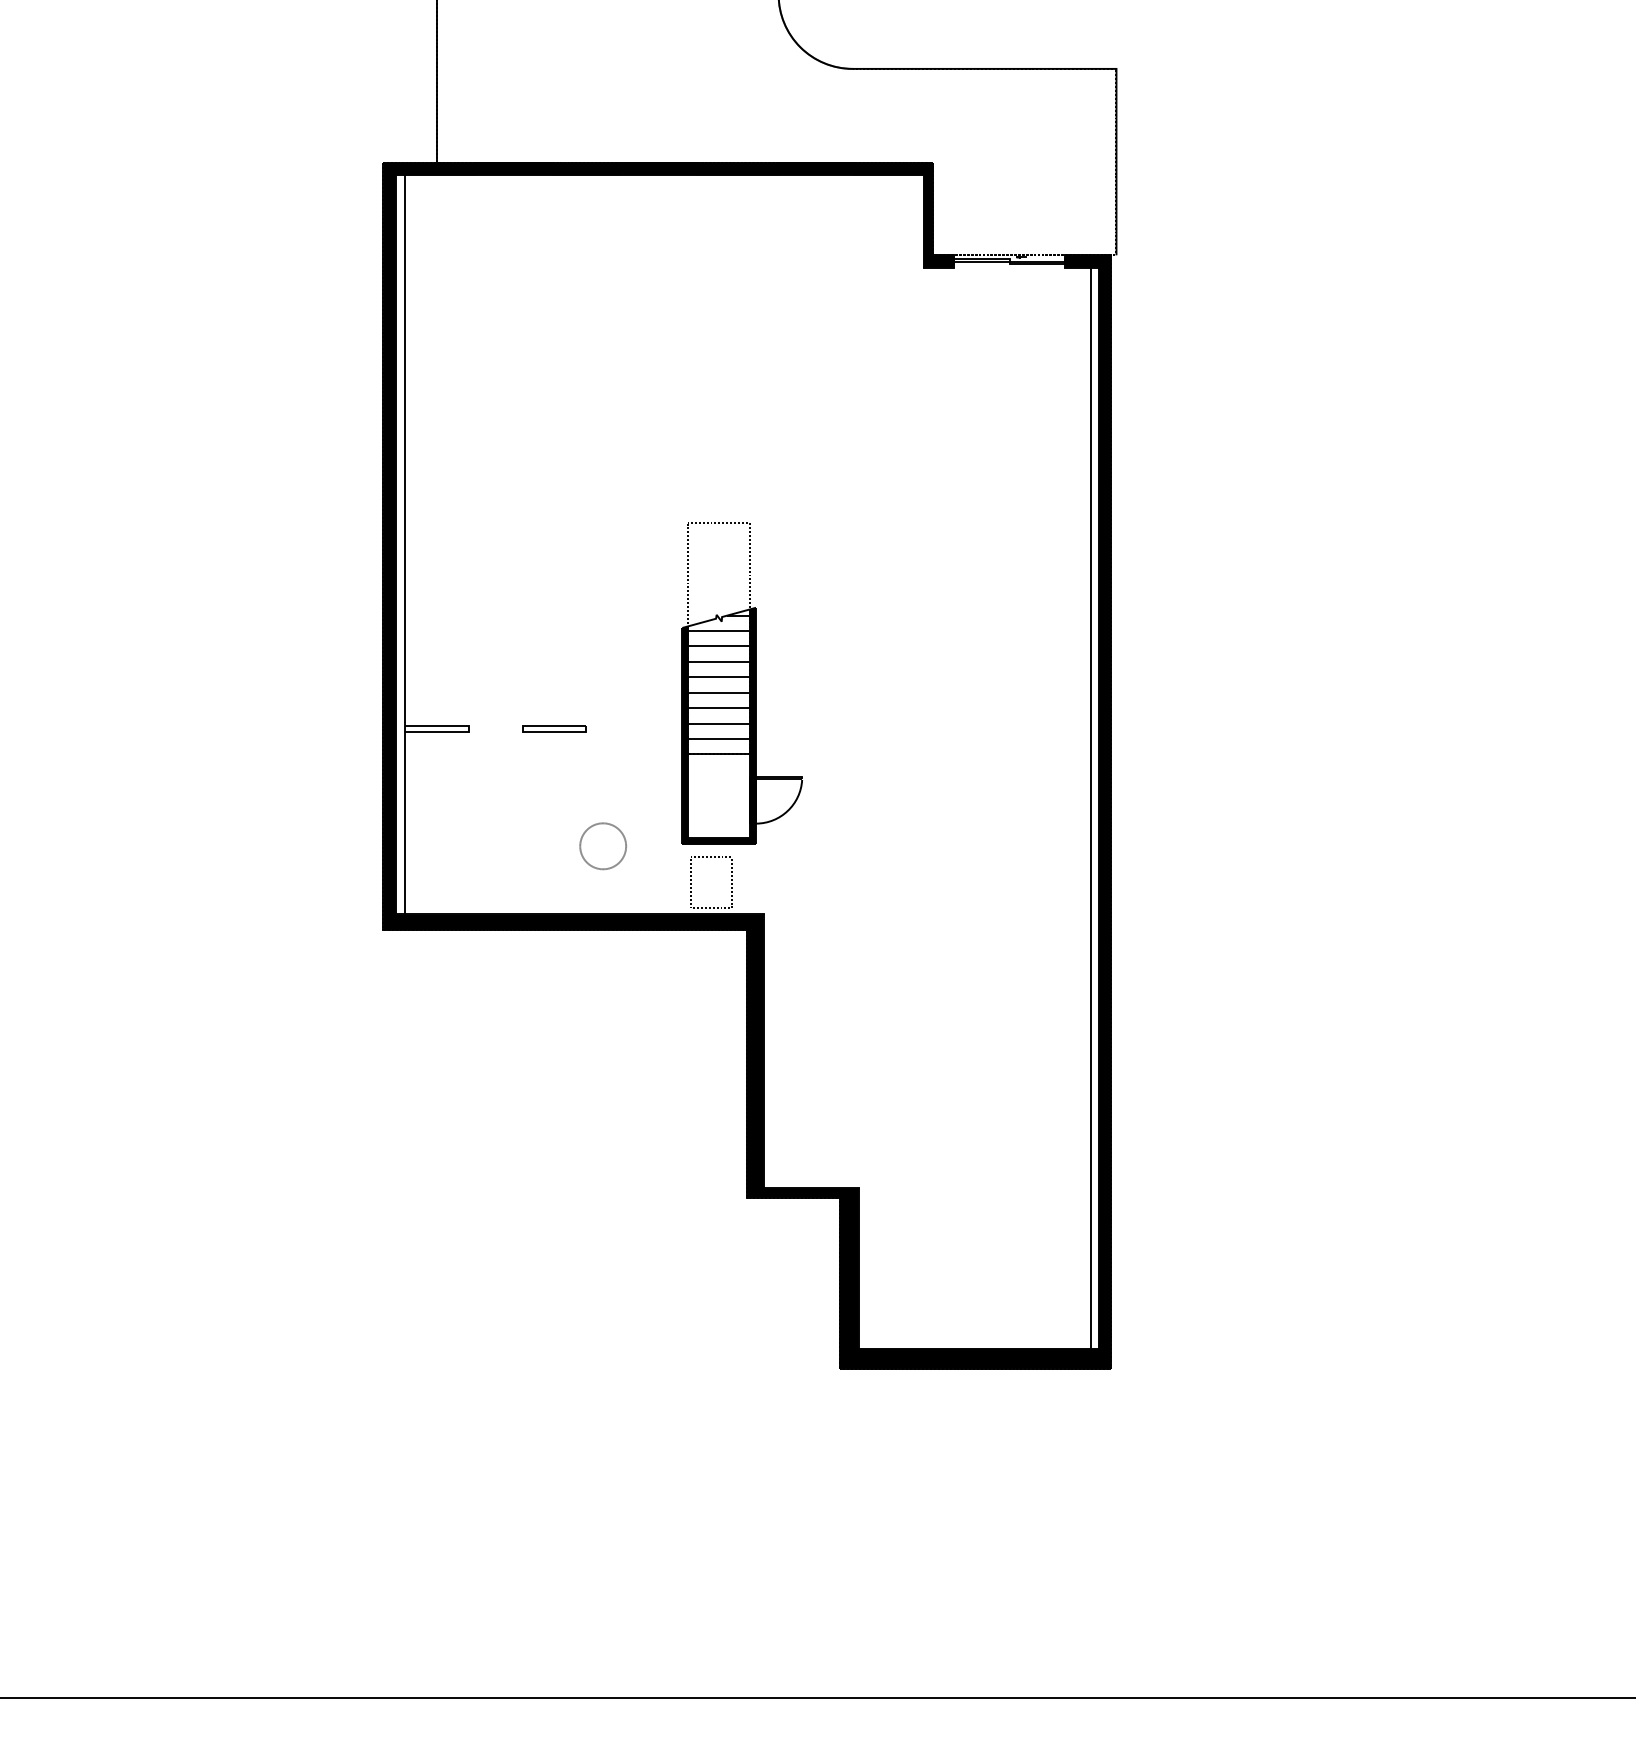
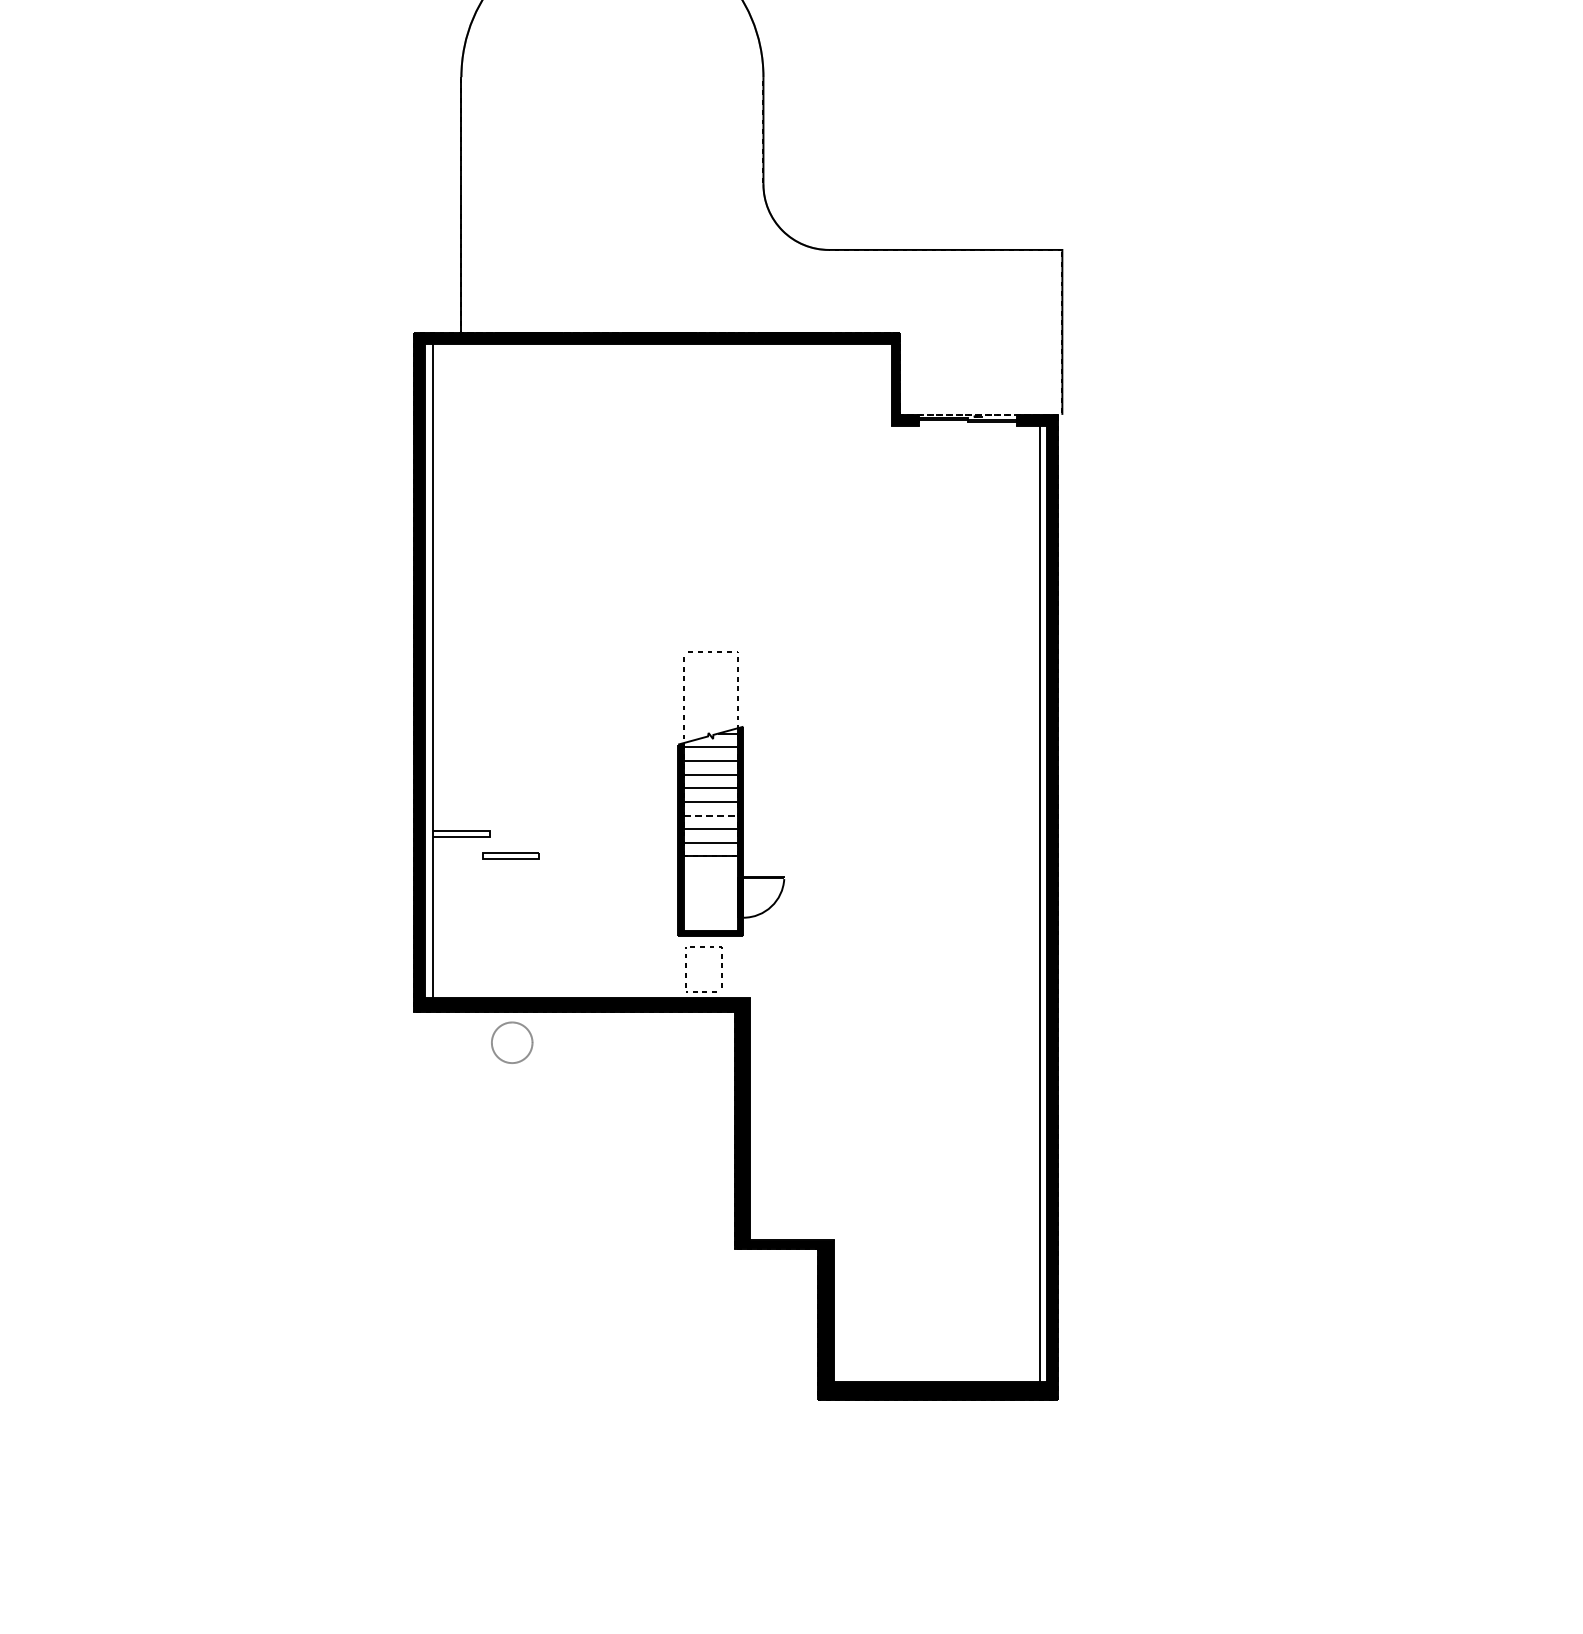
line: (719, 708) -> (711, 815), solid -> dashed
part: (553, 728) -> (510, 855), moved
circle: (603, 845) -> (512, 1042), moved

